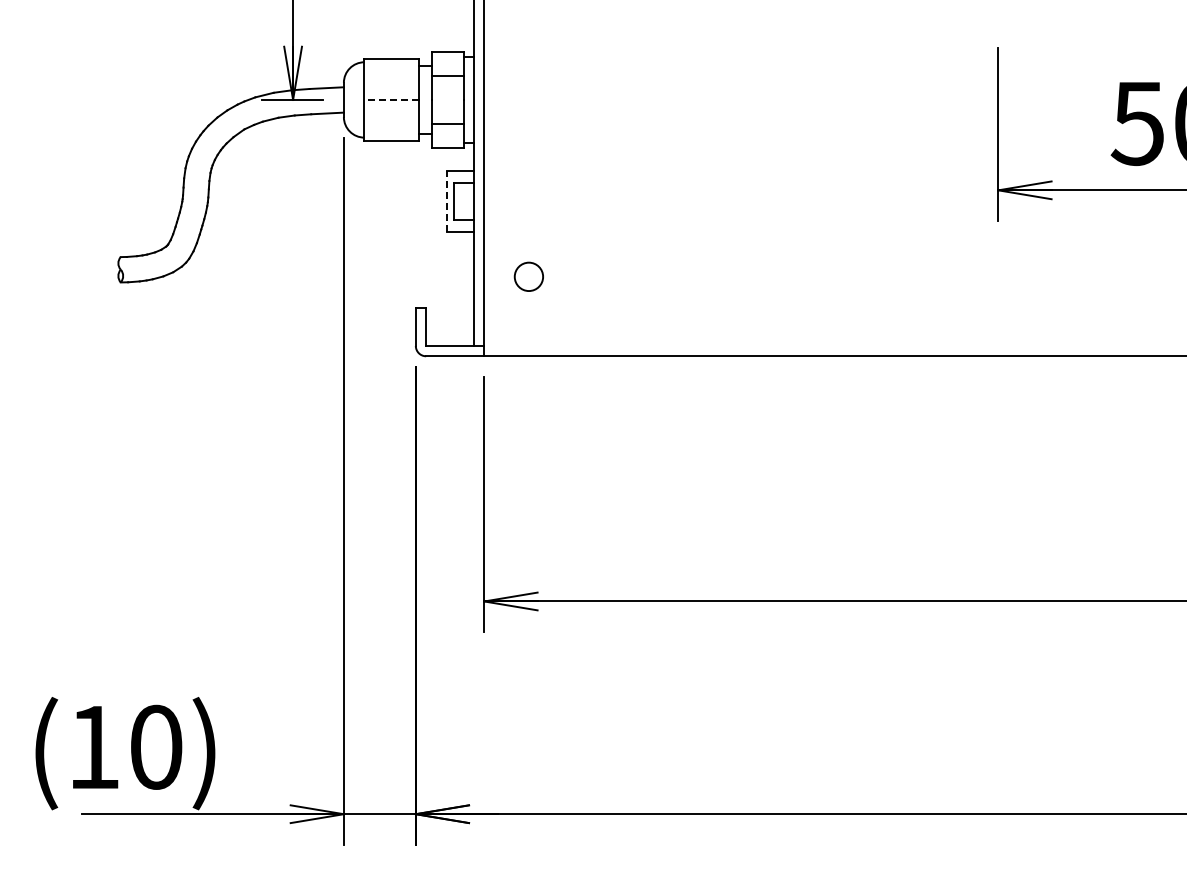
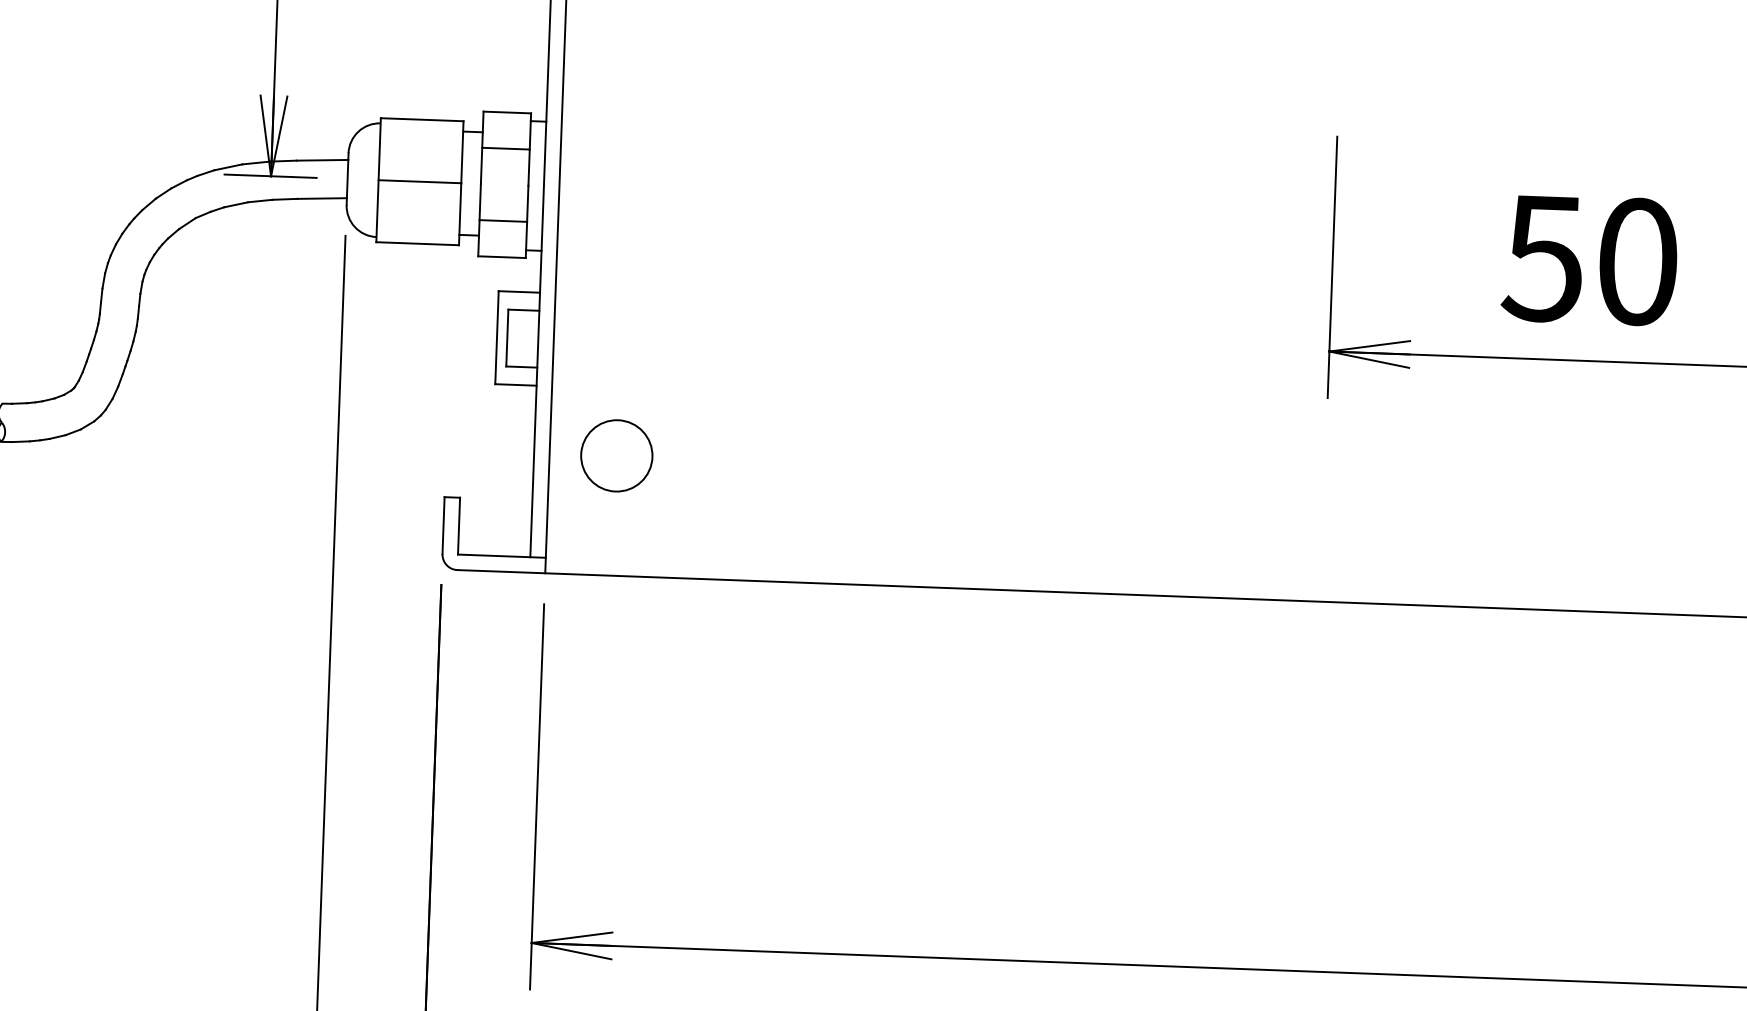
line: (391, 99) -> (419, 181), dashed -> solid
line: (446, 201) -> (496, 337), dashed -> solid
circle: (528, 276) -> (616, 455), size x1.67

